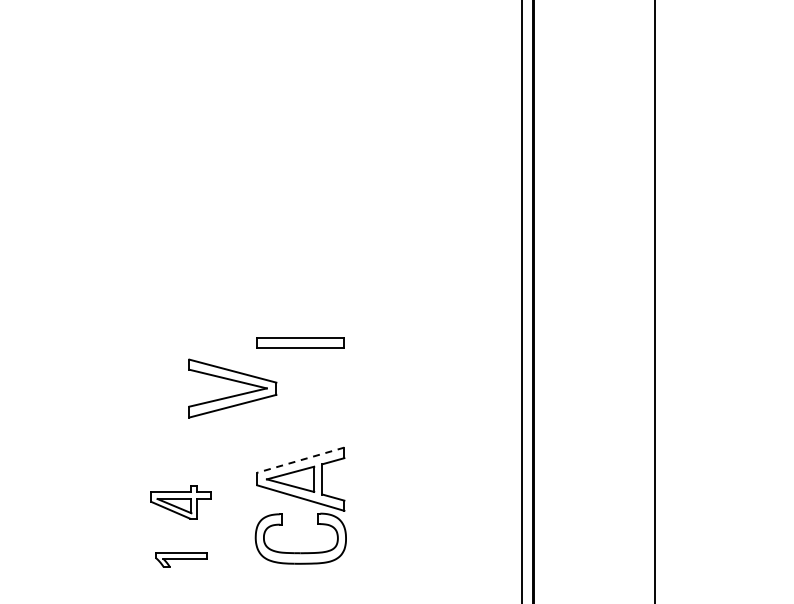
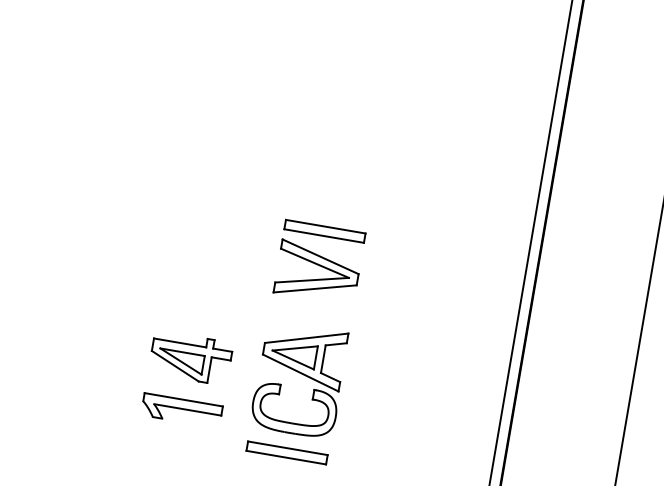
part: (235, 394) -> (319, 278), moved
line: (300, 460) -> (306, 338), dashed -> solid
part: (180, 502) -> (189, 358), size x1.43
part: (181, 559) -> (181, 410), size x1.67
part: (300, 585) -> (286, 452), added

